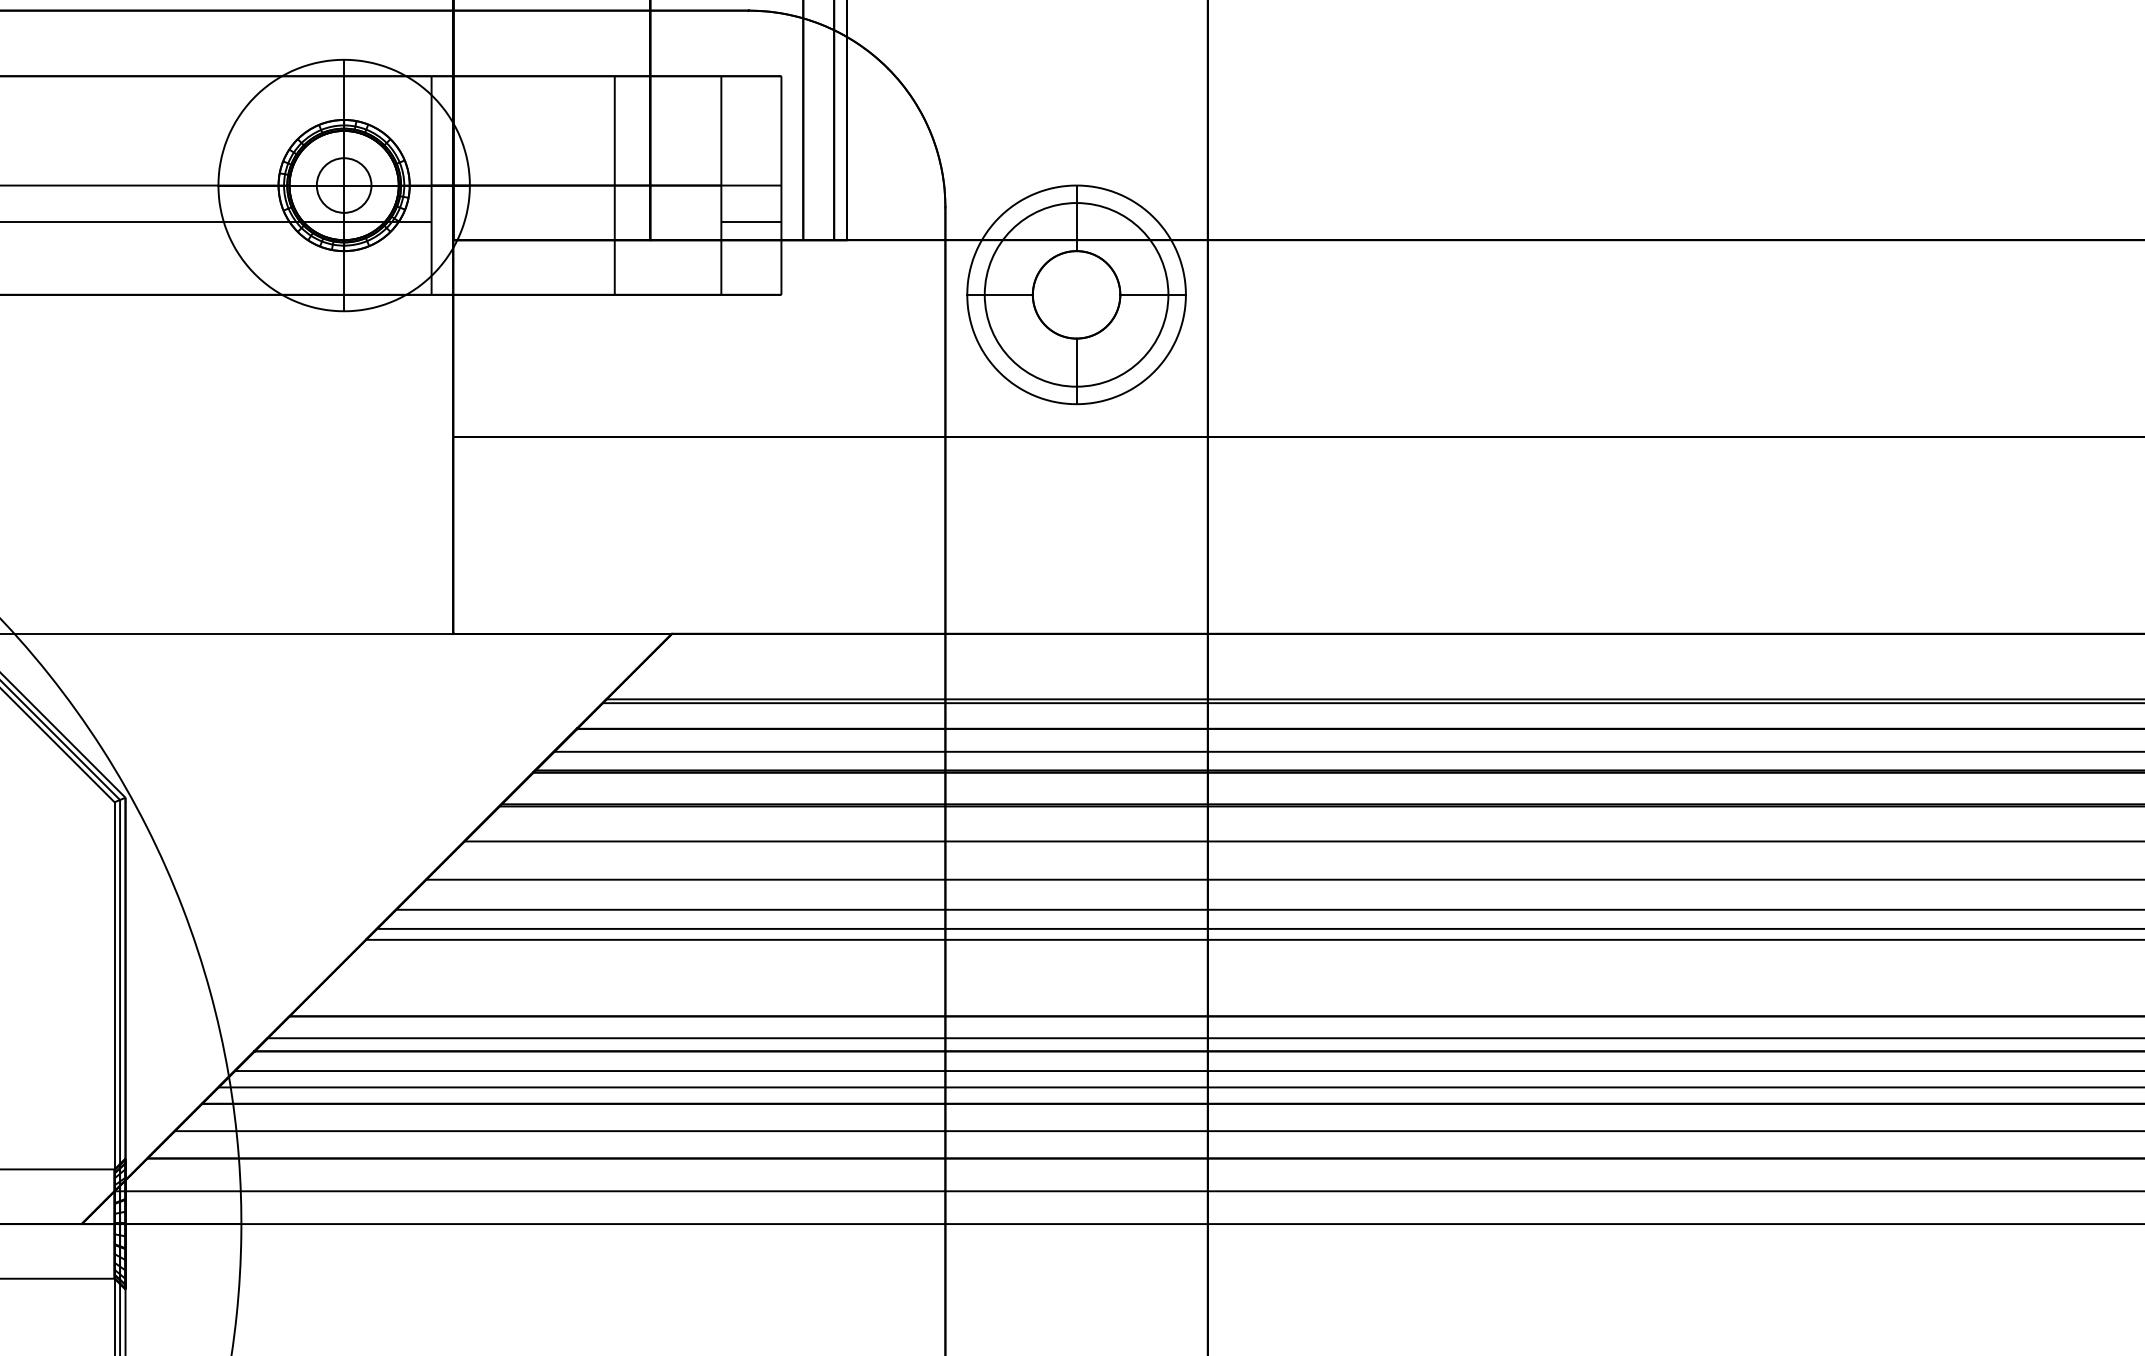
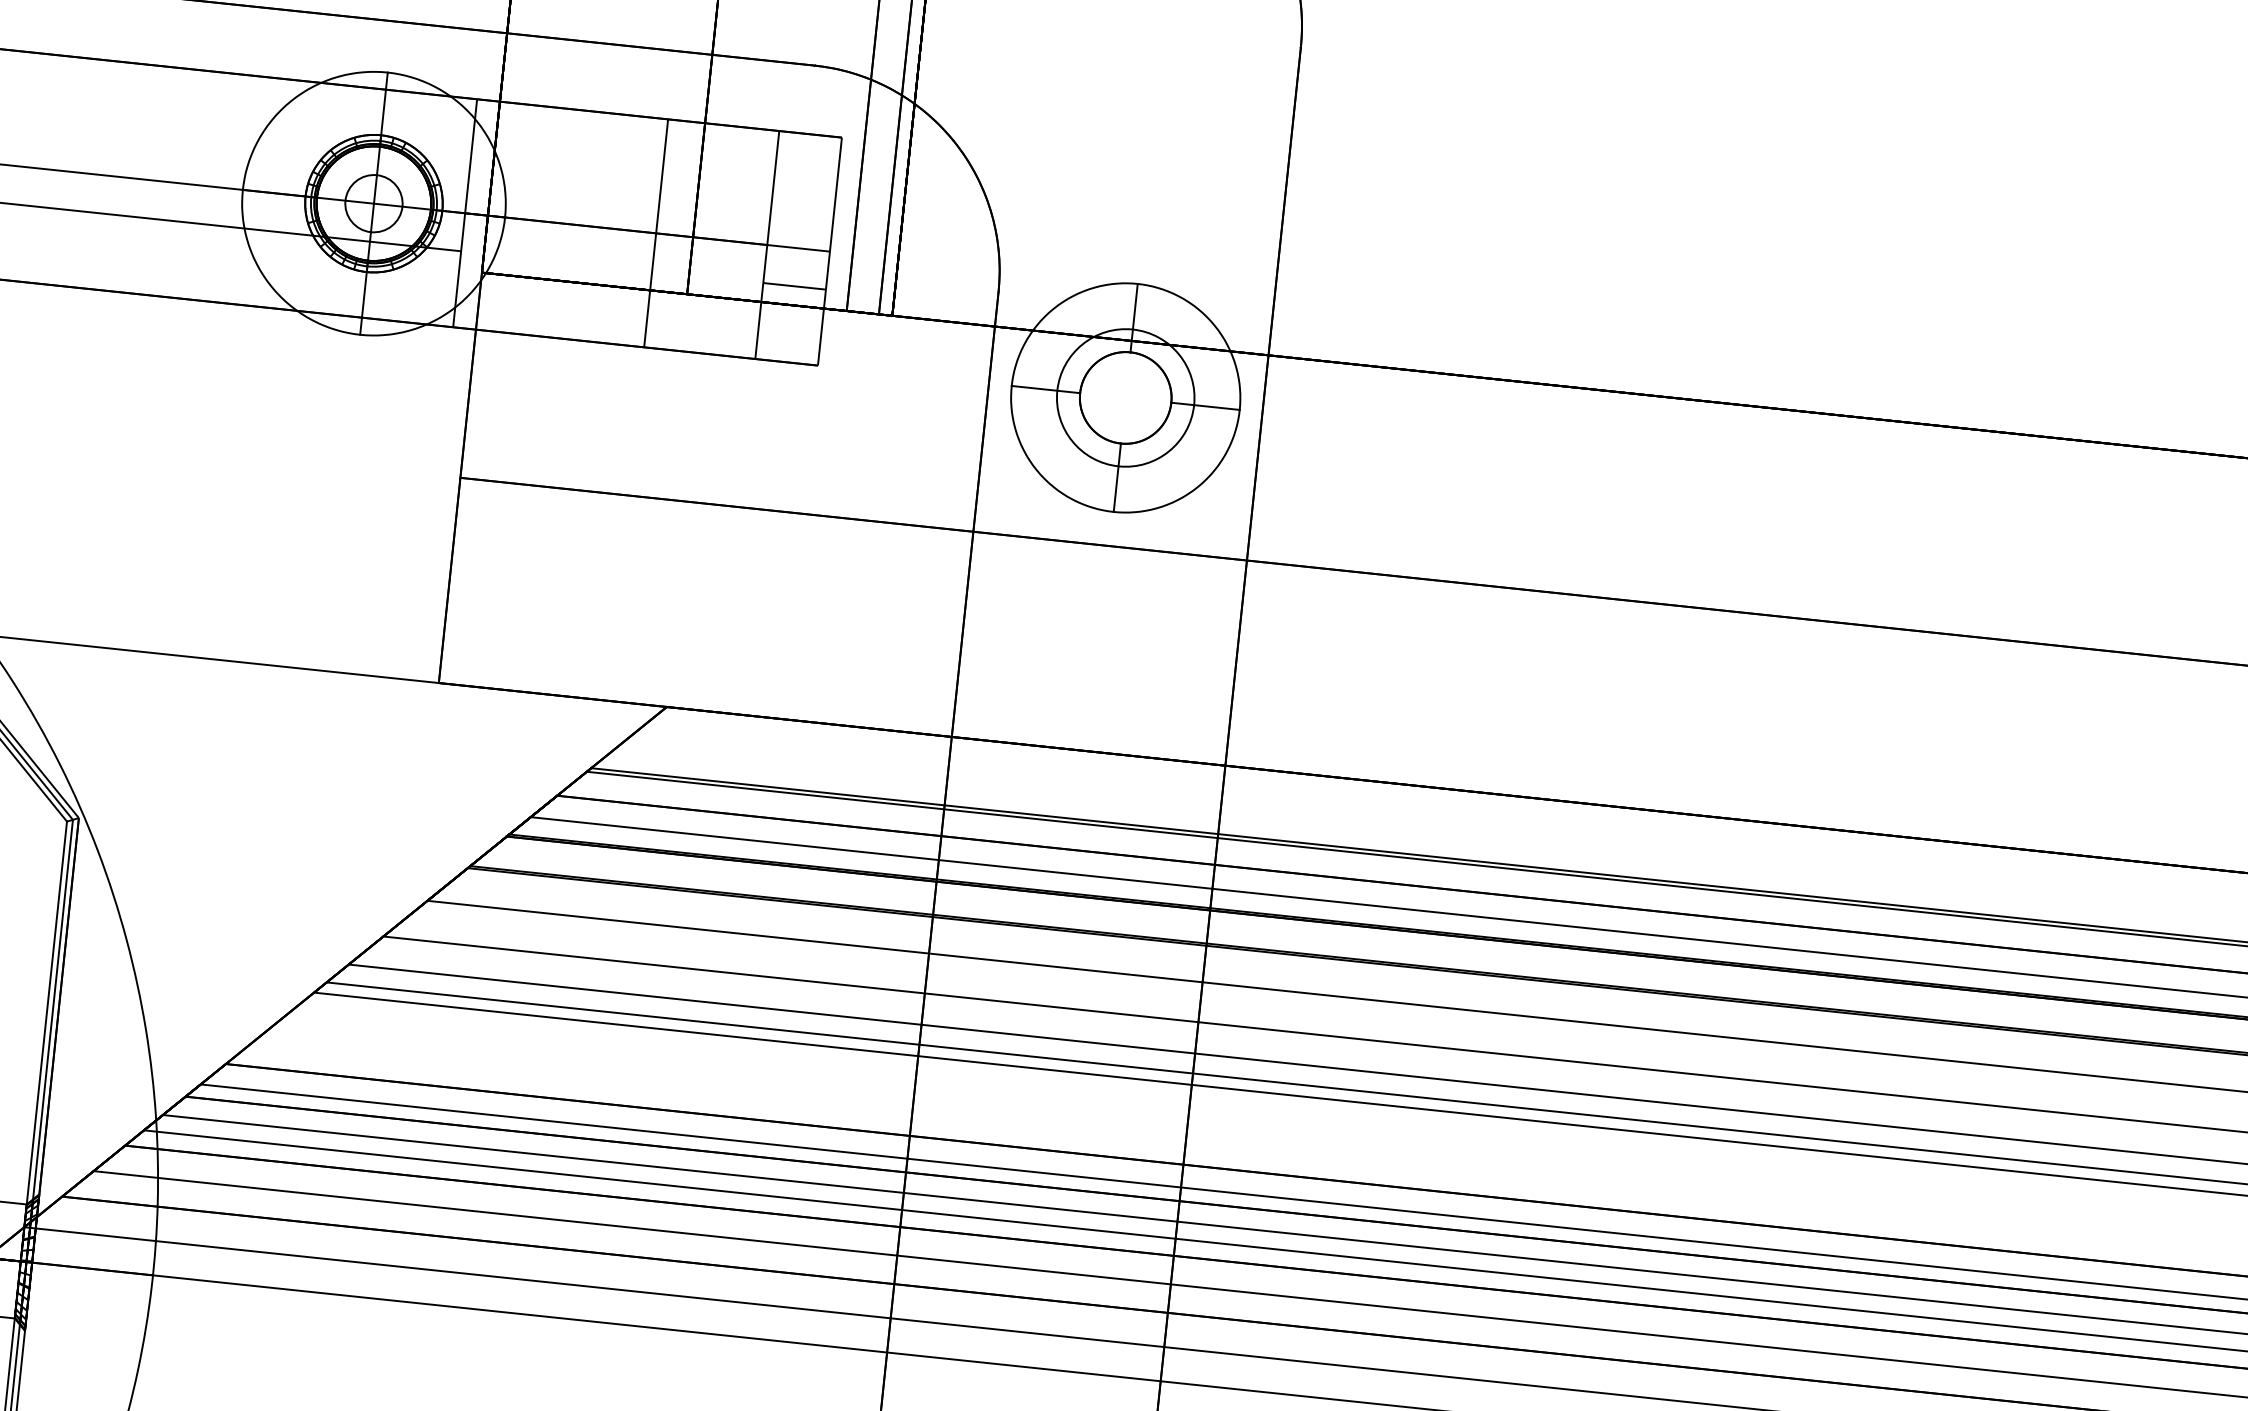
circle: (1076, 294) -> (1125, 397), size x0.71

